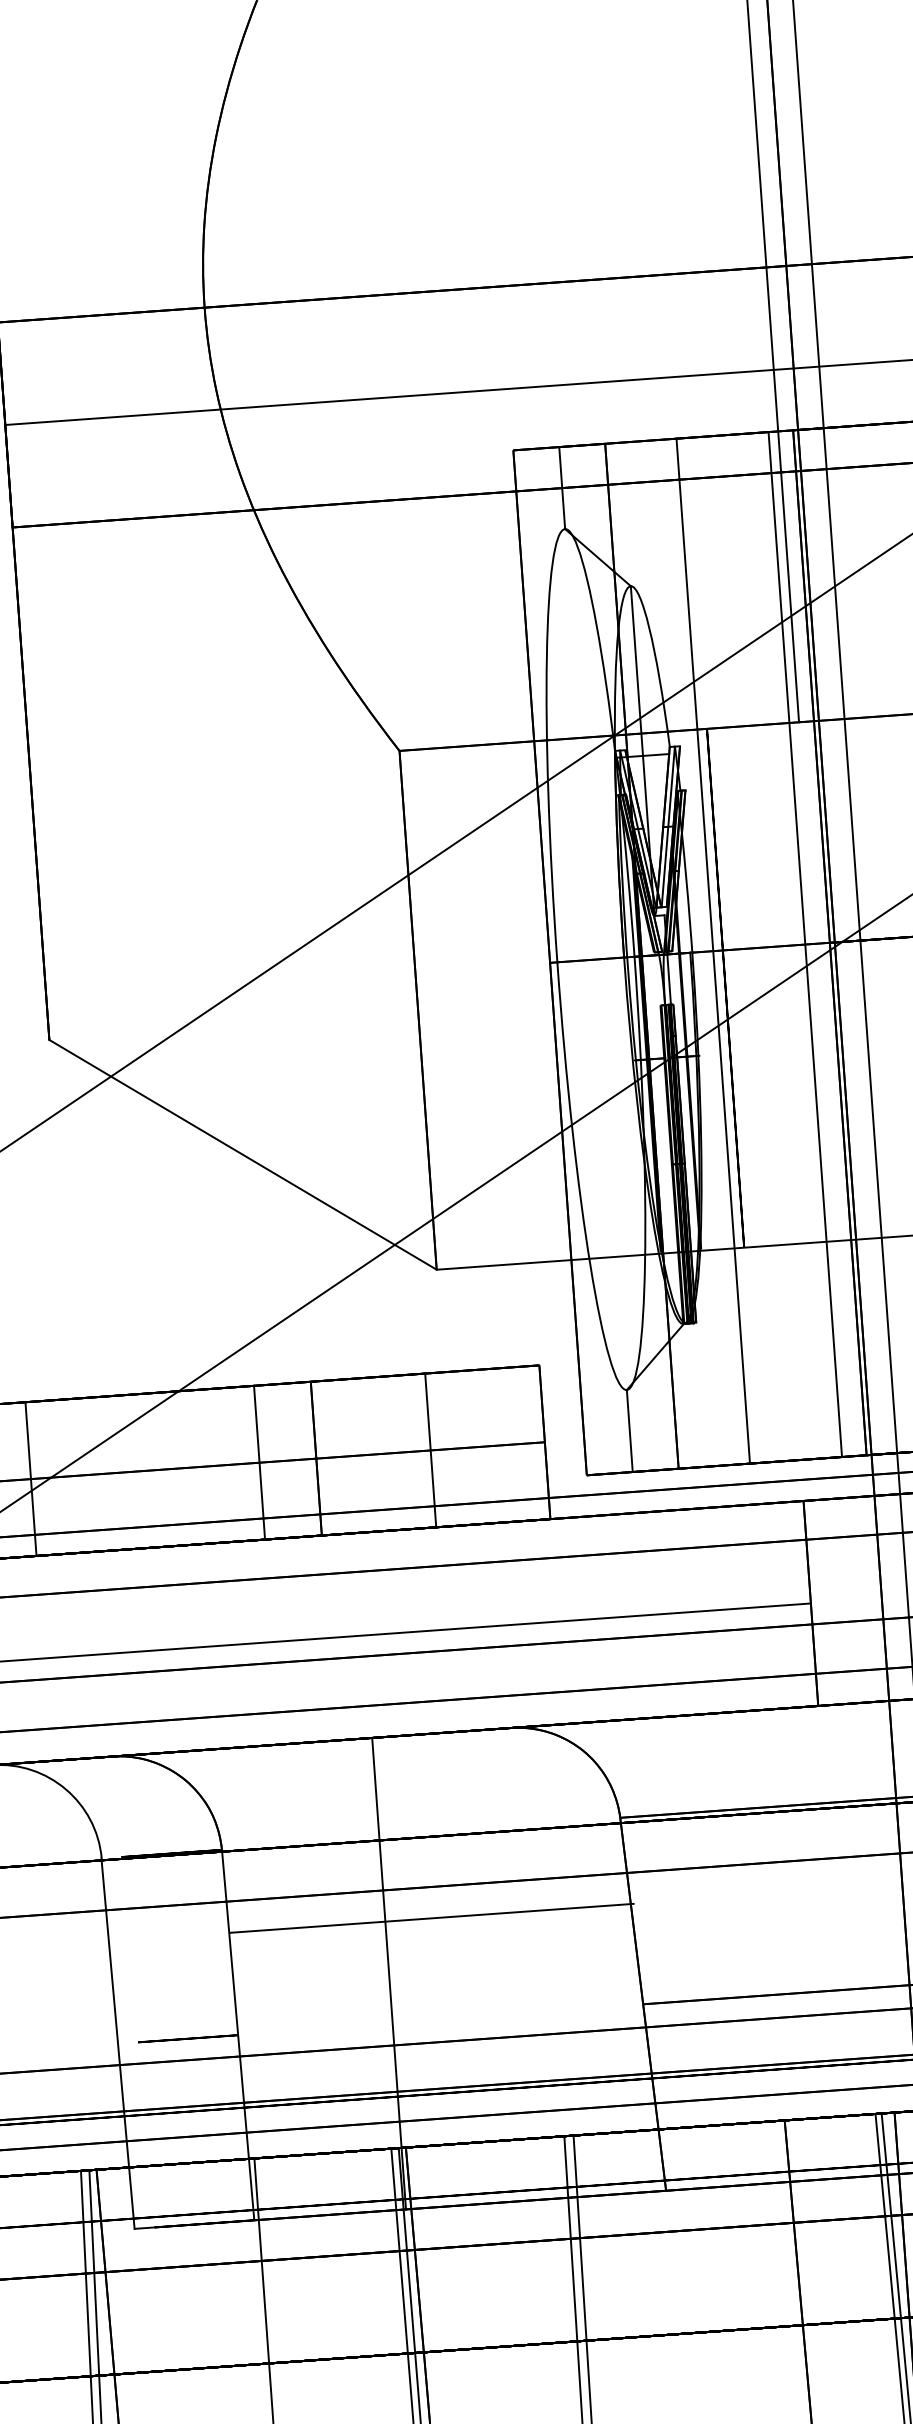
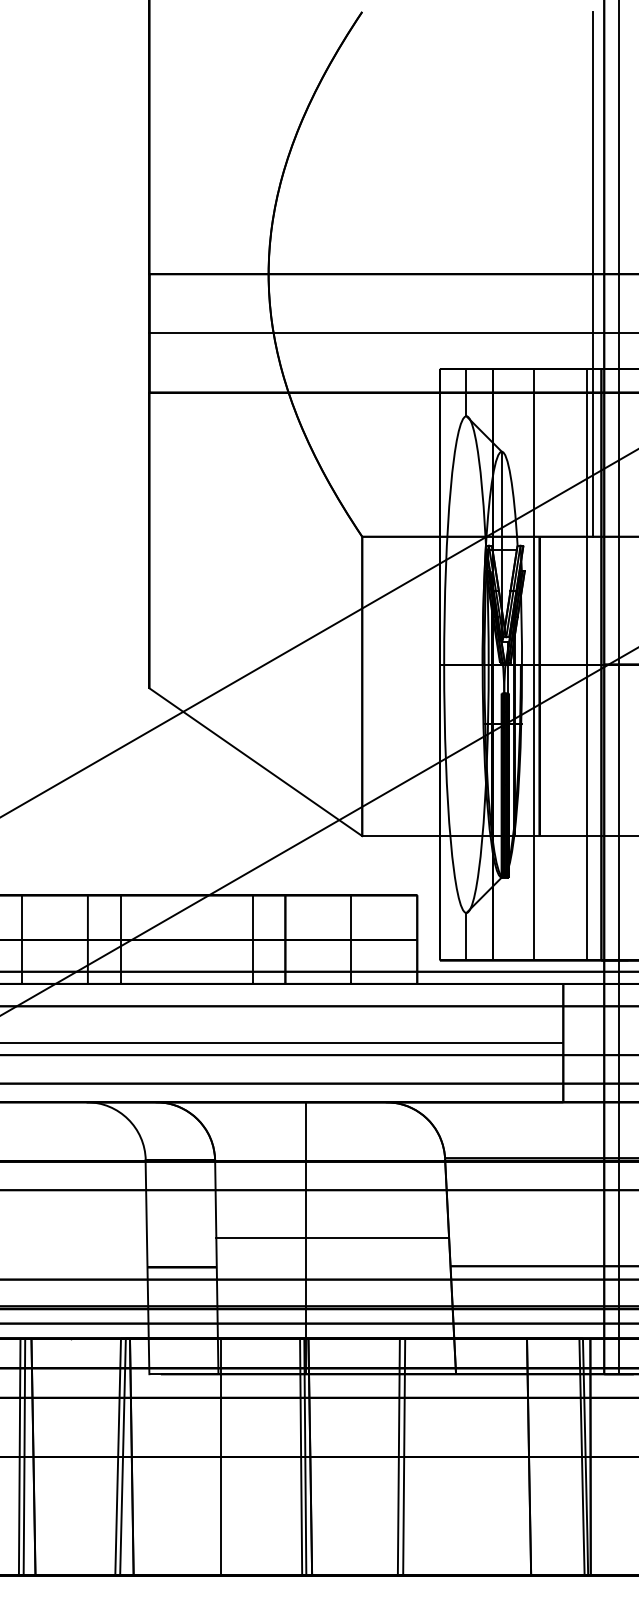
line: (431, 1918) -> (332, 1238), moved

